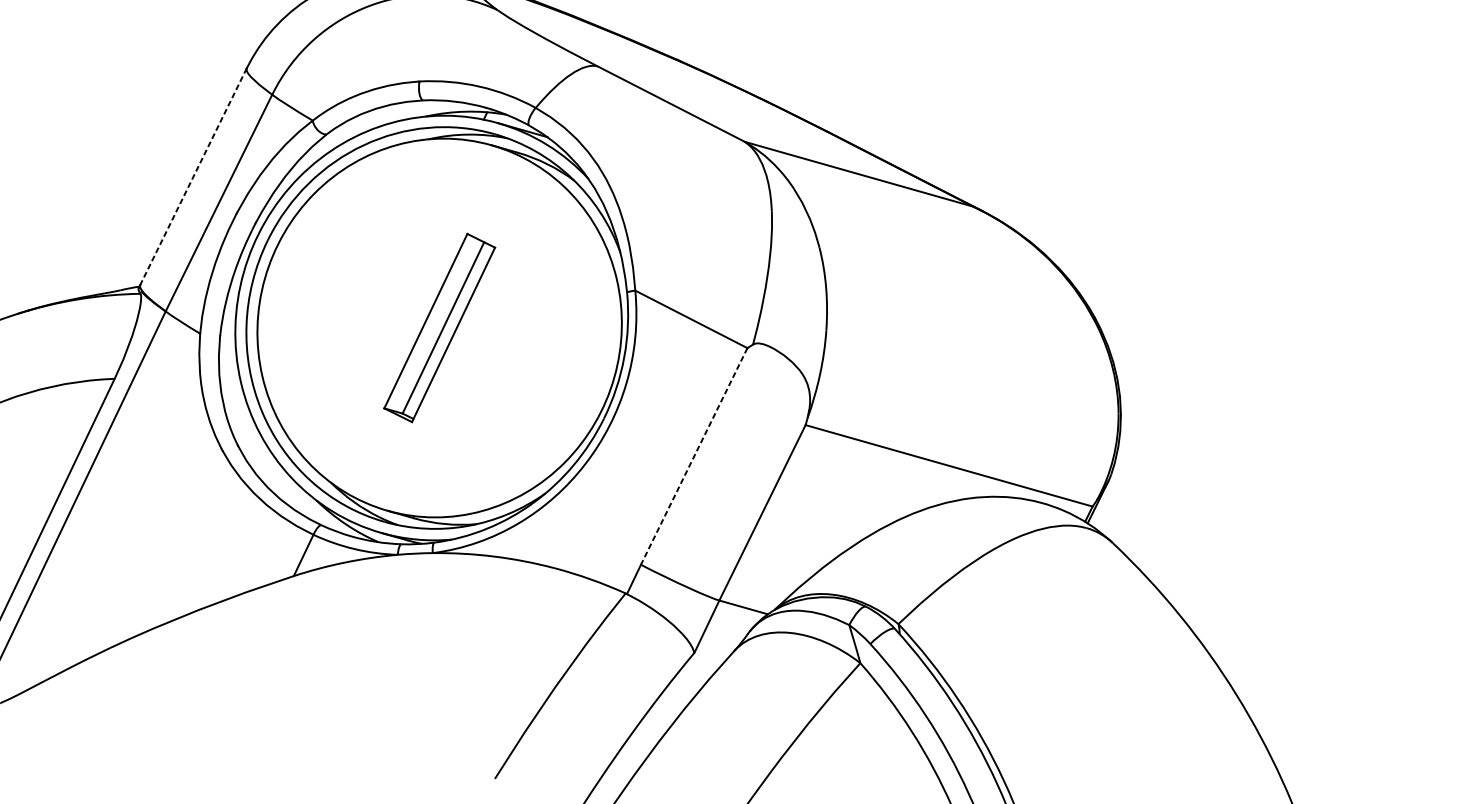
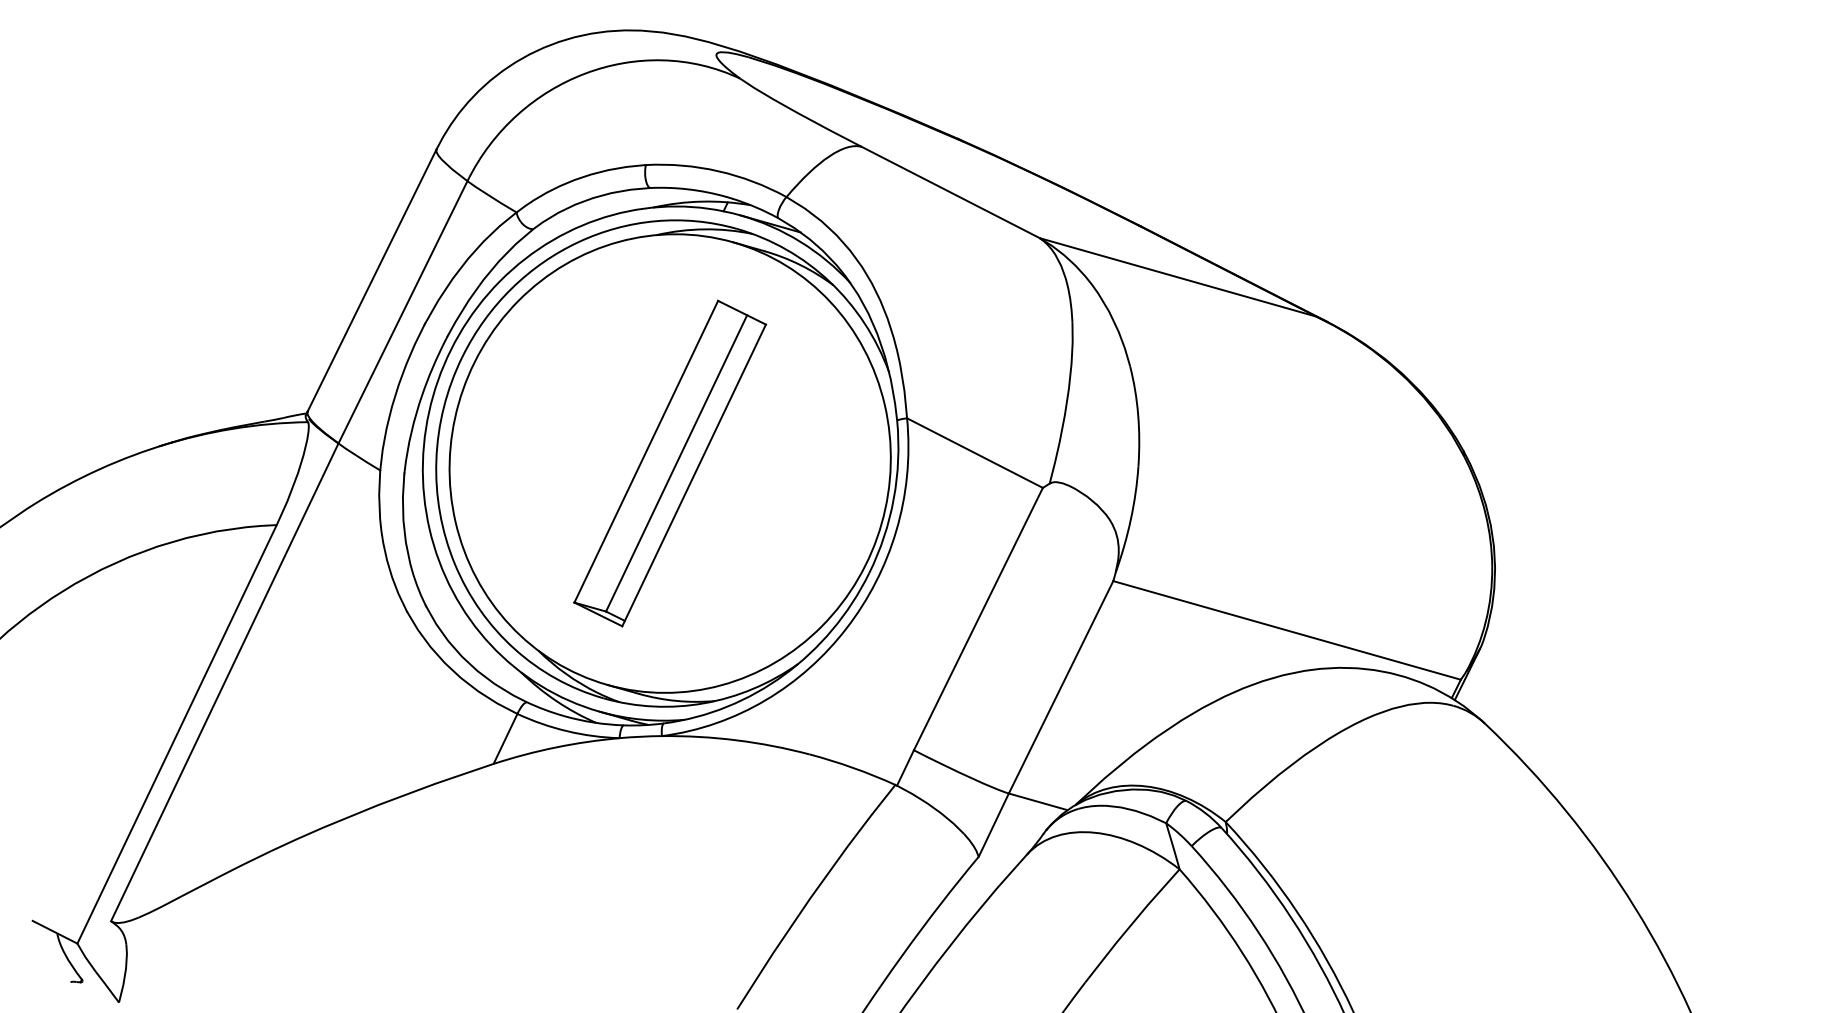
line: (192, 176) -> (371, 280), dashed -> solid
part: (439, 327) -> (670, 463), size x1.43
line: (694, 456) -> (978, 619), dashed -> solid

